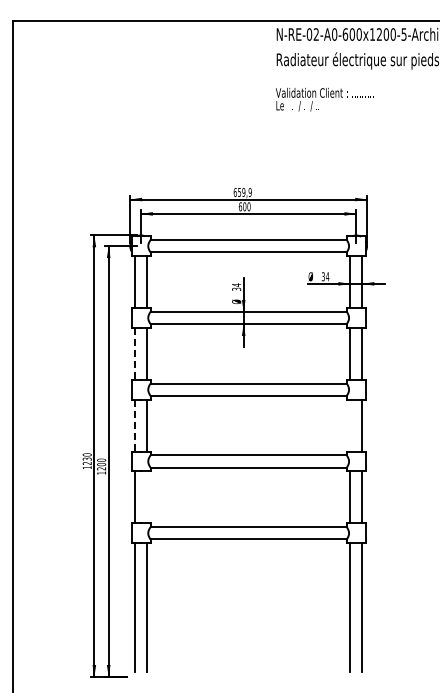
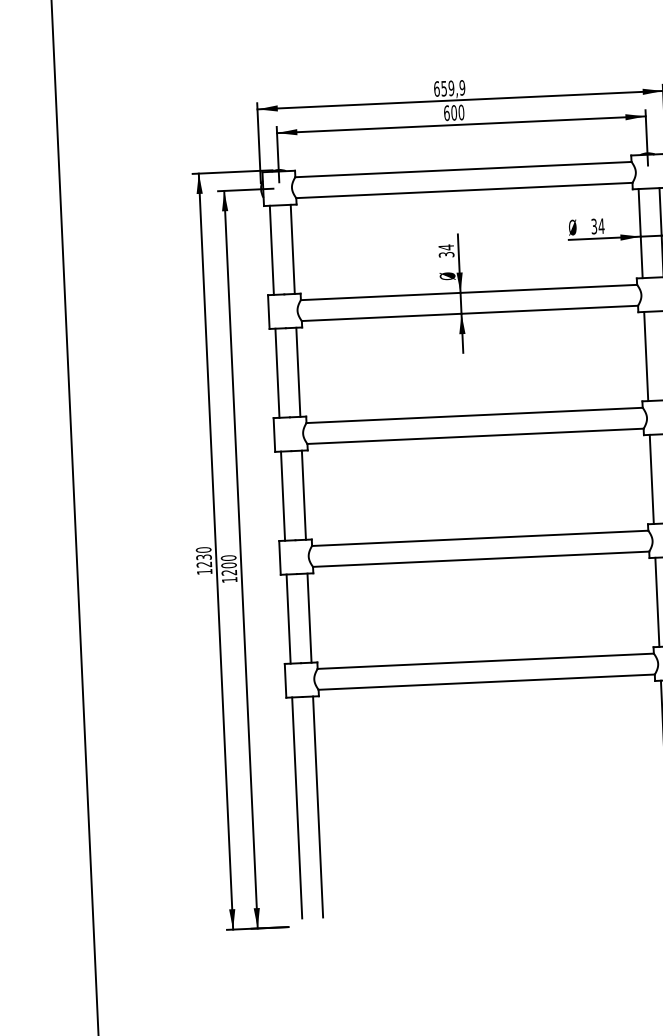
line: (134, 354) -> (276, 374), dashed -> solid
line: (350, 425) -> (652, 479), added
line: (134, 426) -> (282, 497), dashed -> solid
line: (147, 497) -> (310, 618), added

